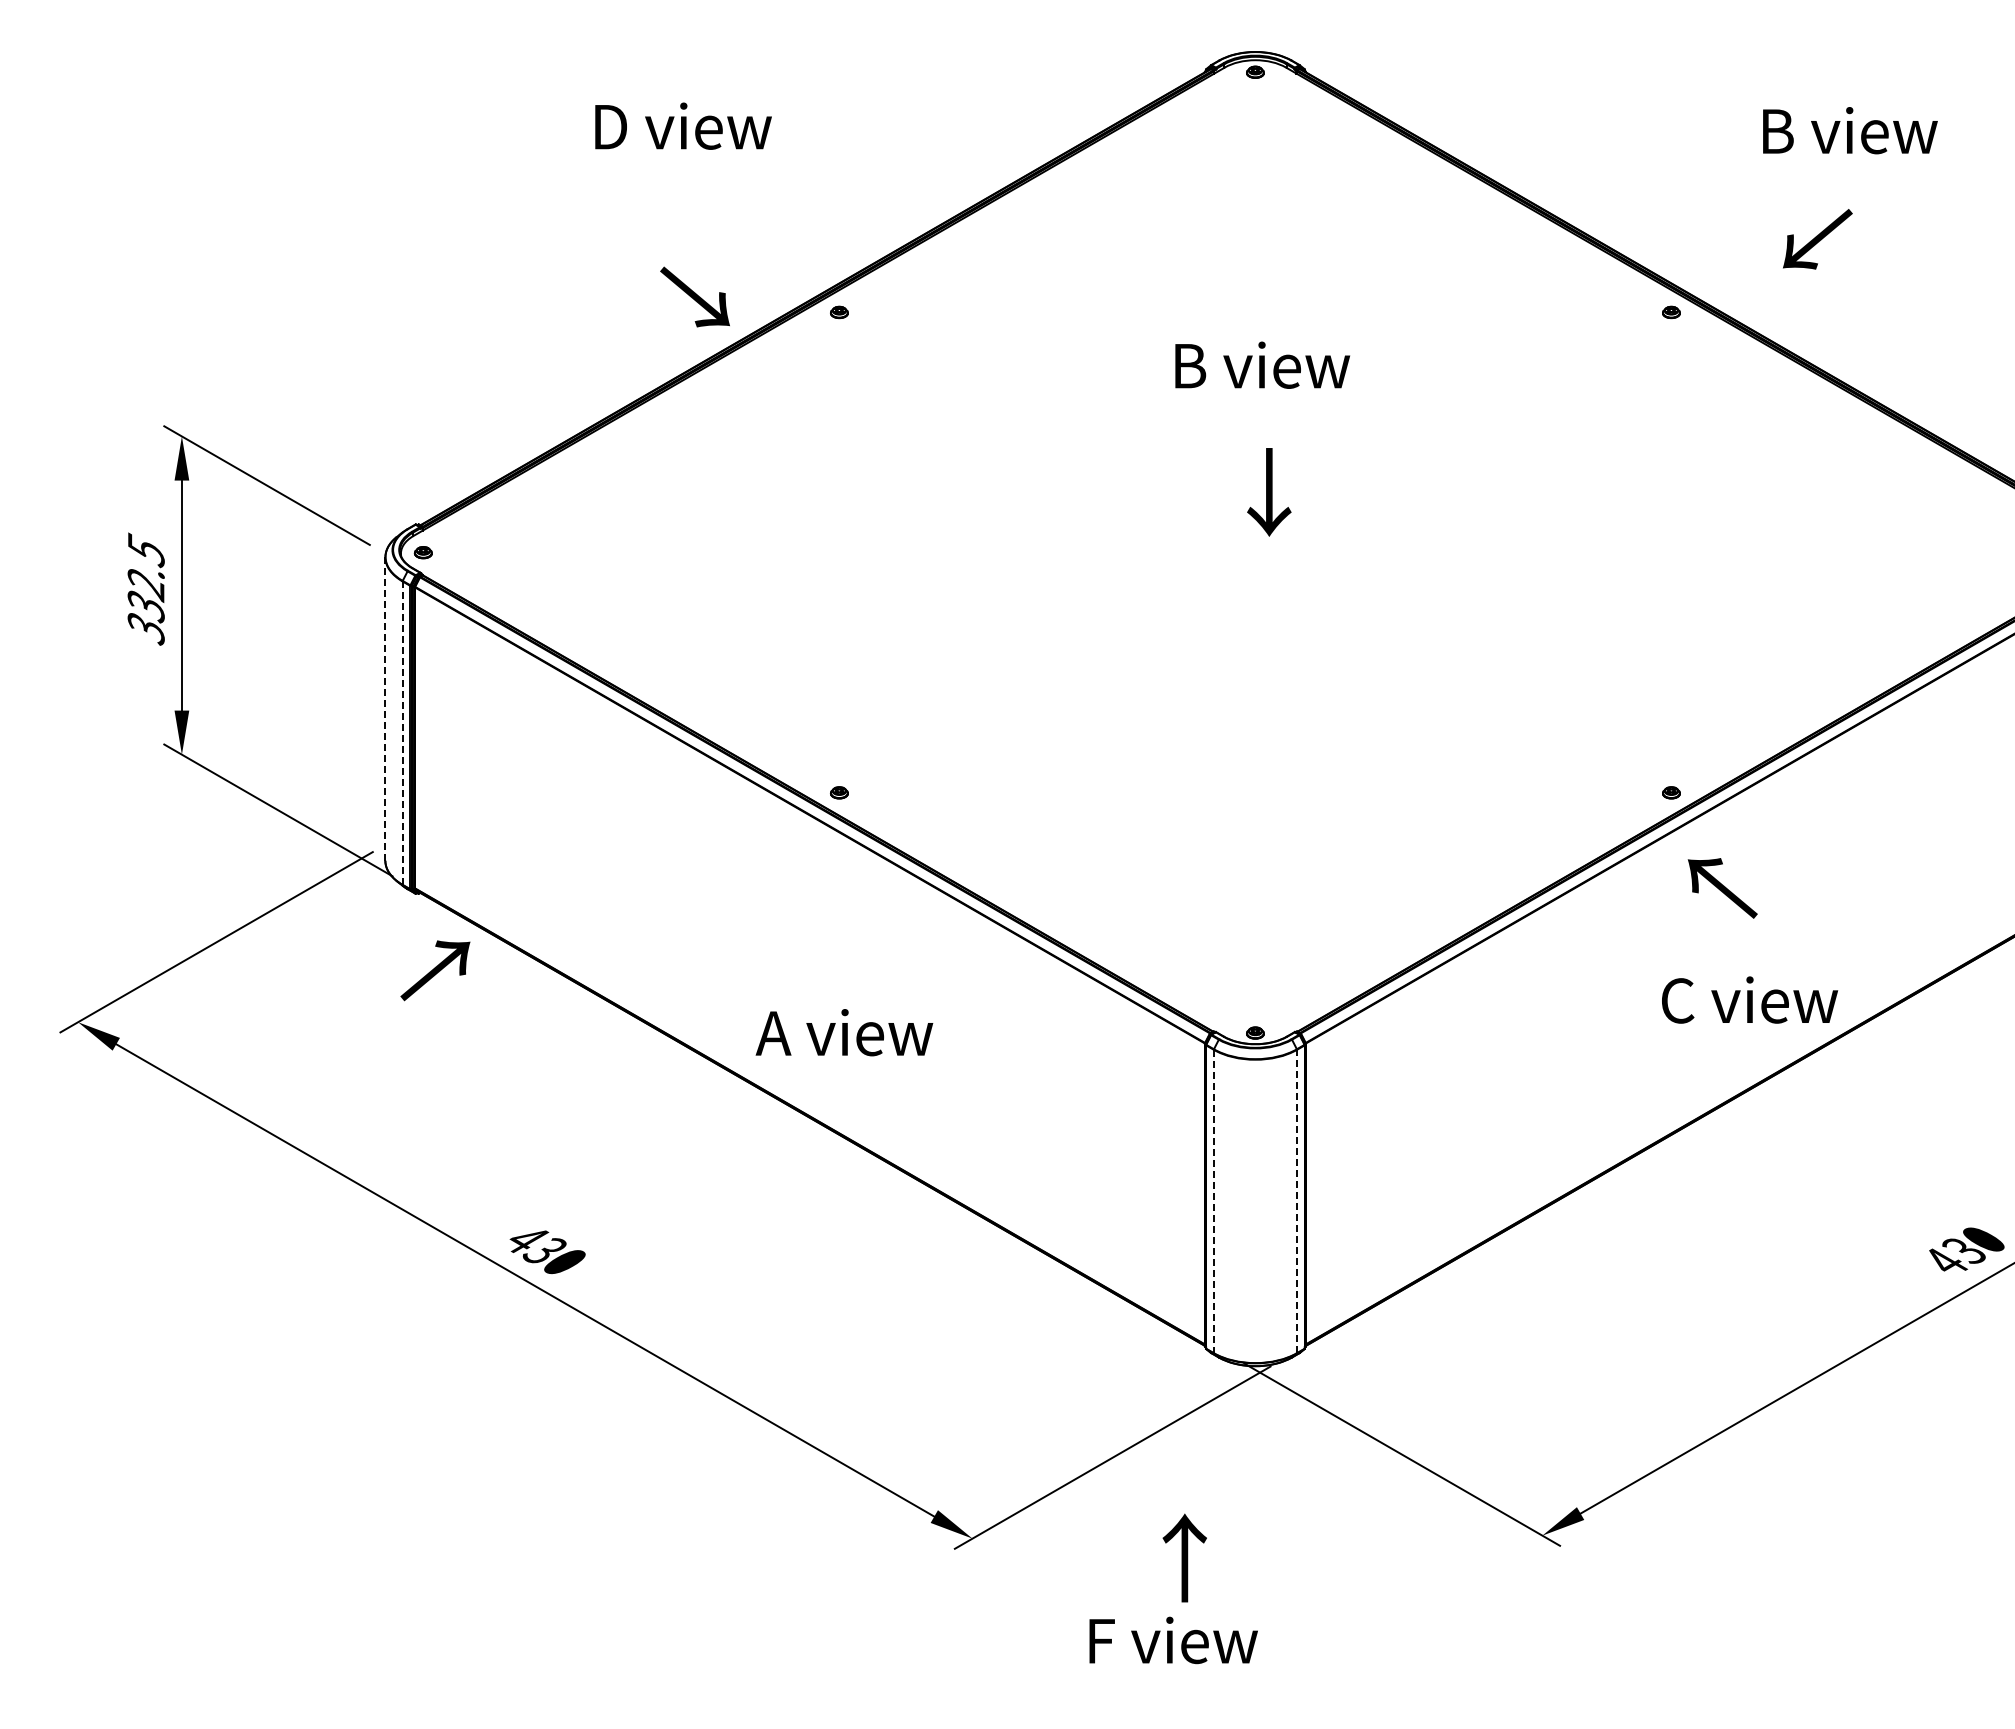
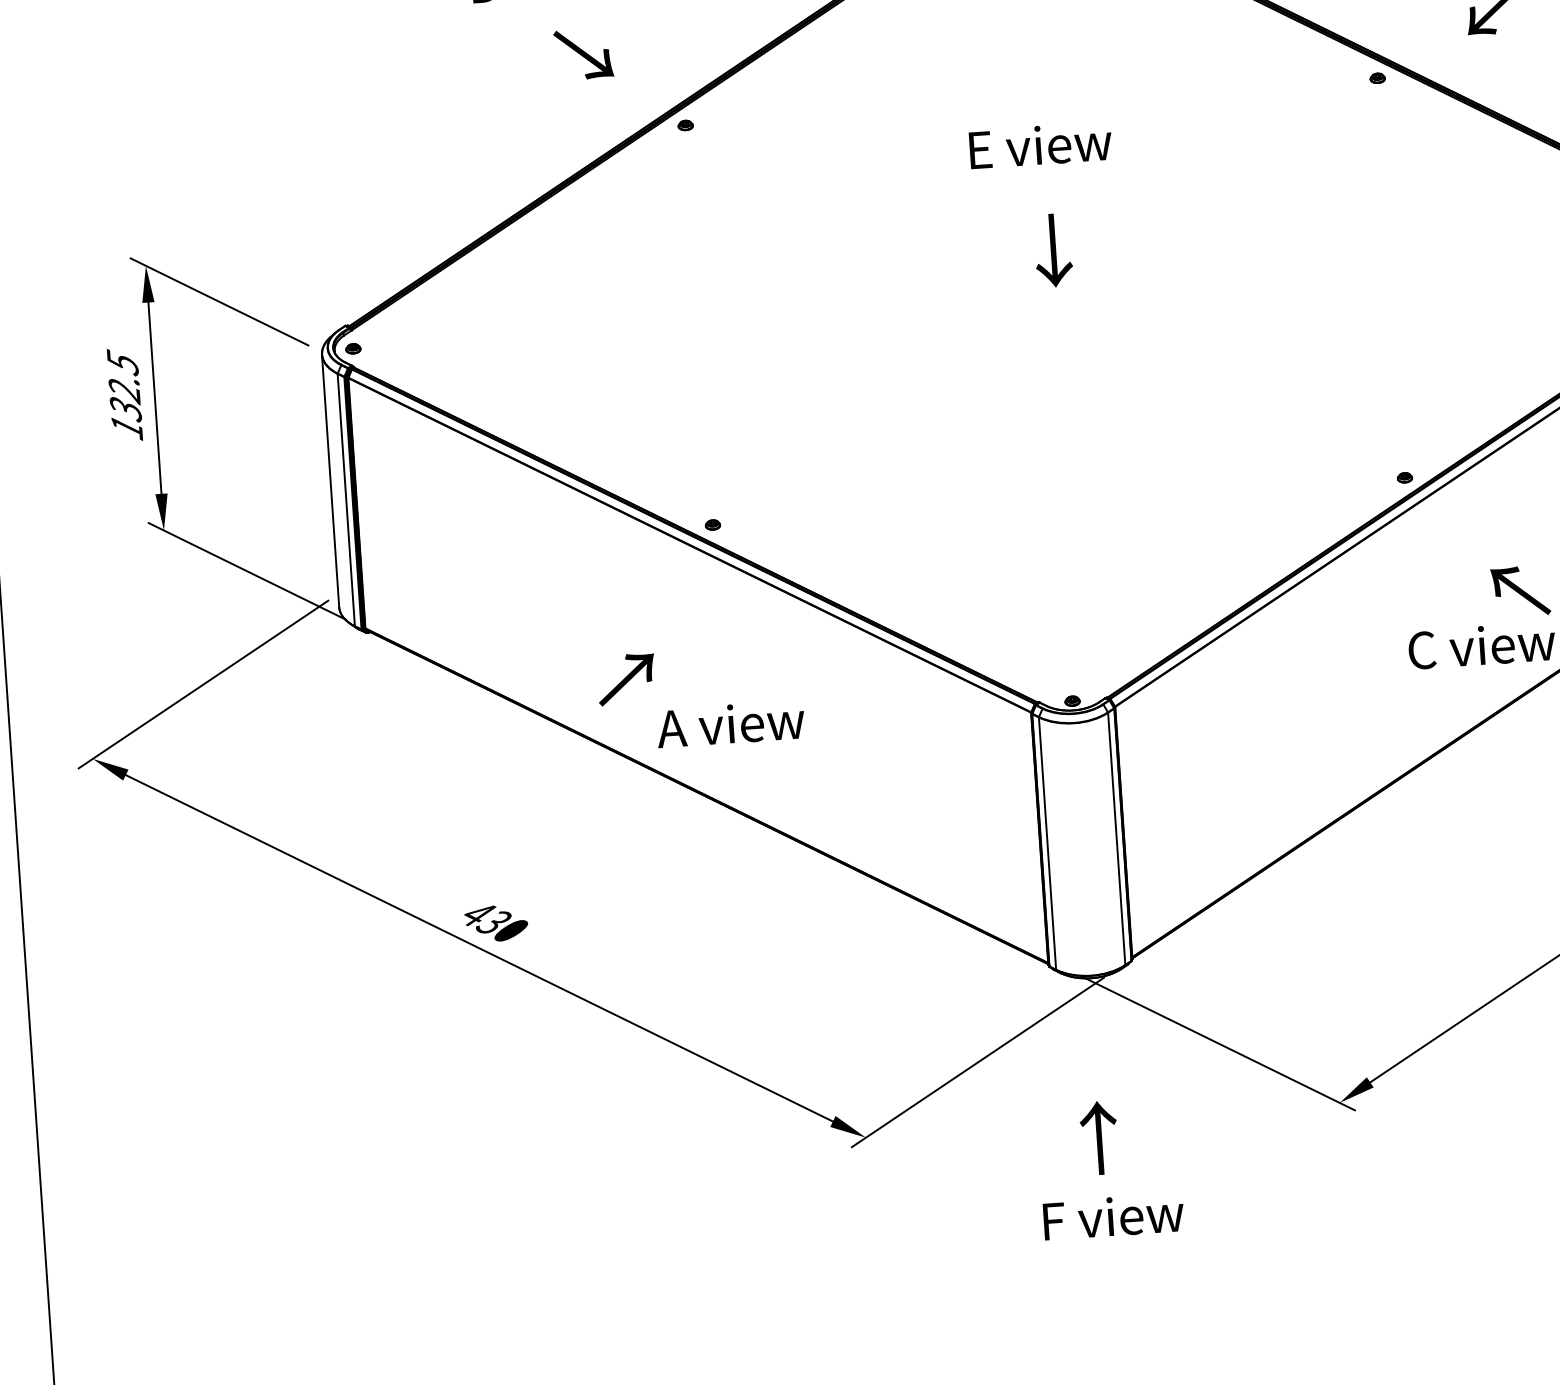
text: (694, 296) -> (583, 53), moved
text: (1262, 364) -> (1040, 144), B view -> E view
text: (145, 629) -> (126, 428), 332.5 -> 132.5
line: (385, 709) -> (330, 481), dashed -> solid
line: (402, 733) -> (346, 500), dashed -> solid
text: (1722, 888) -> (1520, 591), moved
text: (435, 970) -> (626, 679), moved
line: (1213, 1201) -> (1047, 843), dashed -> solid
line: (1297, 1201) -> (1117, 838), dashed -> solid
text: (1184, 1557) -> (1099, 1137), moved
text: (1173, 1640) -> (1113, 1216), moved

